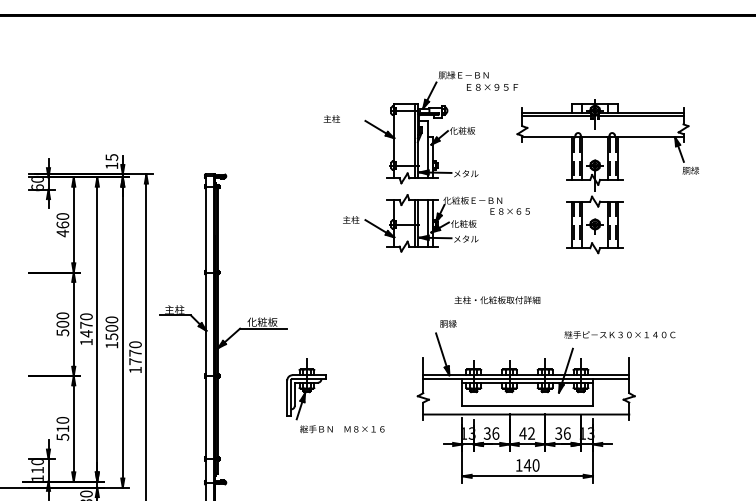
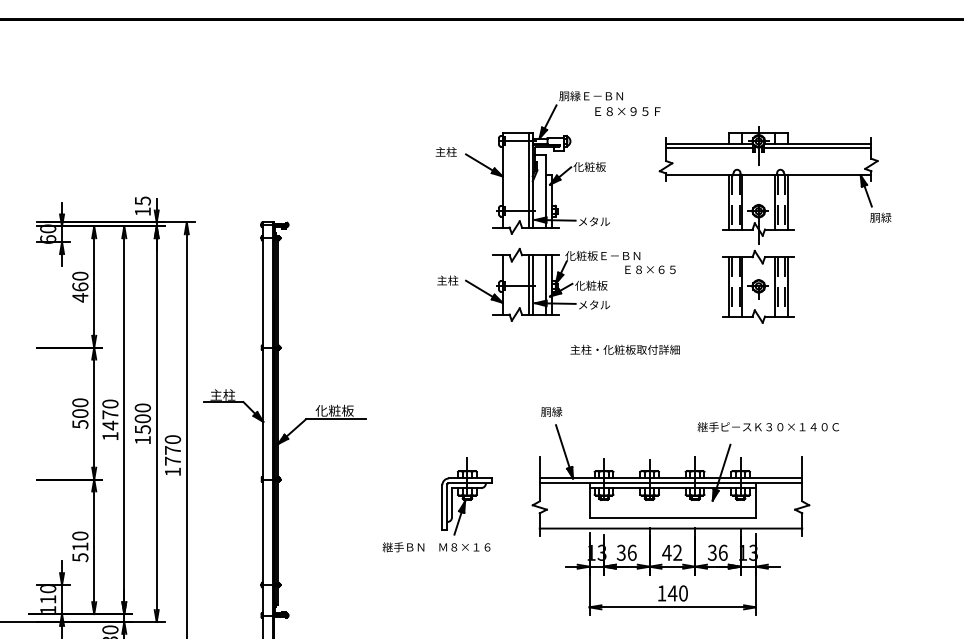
text: (331, 118) -> (445, 151), moved
text: (496, 299) -> (624, 349), moved
text: (448, 323) -> (551, 411), moved
text: (619, 334) -> (767, 426), moved
part: (306, 389) -> (466, 496), moved

